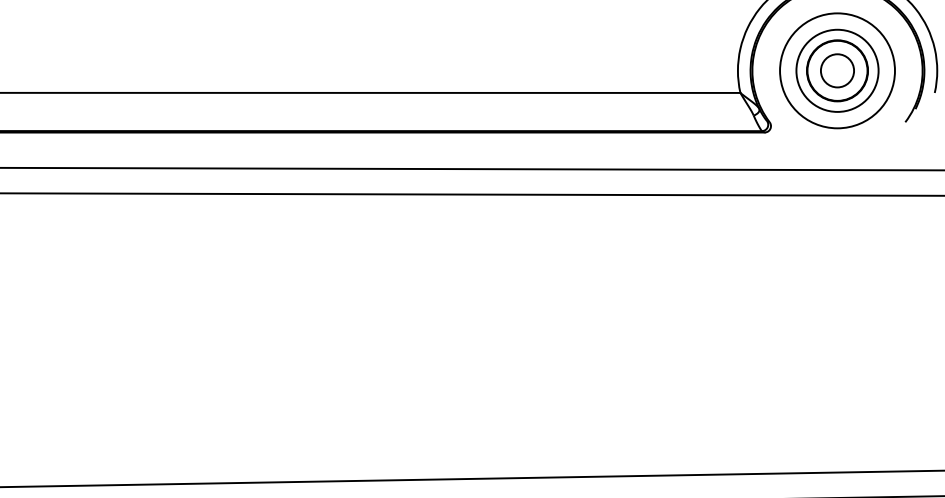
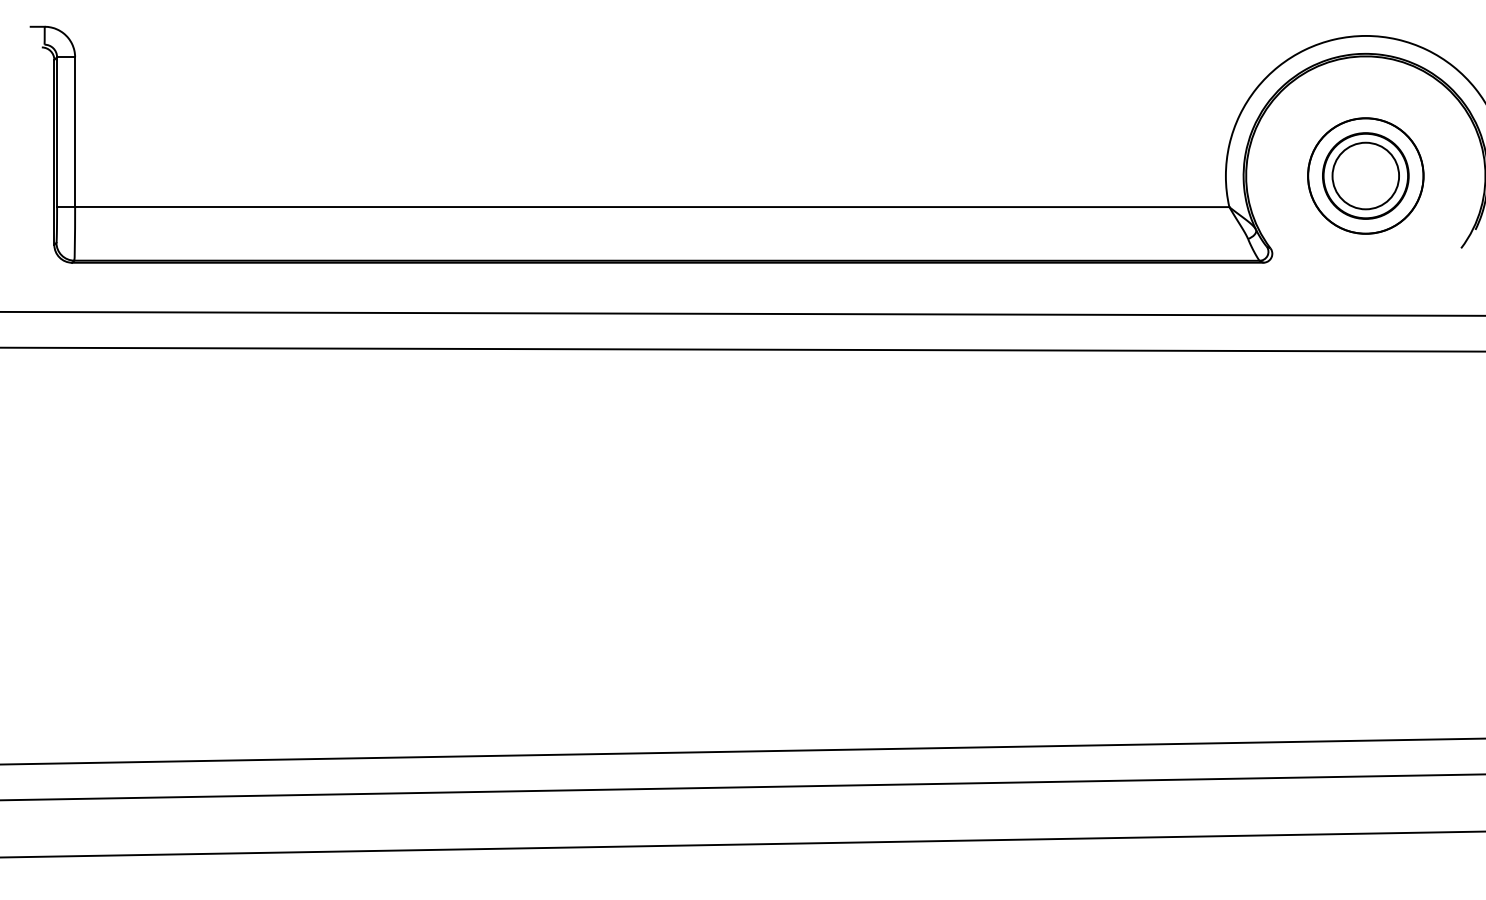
circle: (837, 70) -> (1365, 175), size x0.71
circle: (837, 70) -> (1365, 175), size x1.43

